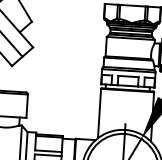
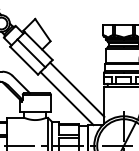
line: (64, 89) -> (77, 89), added
line: (48, 100) -> (66, 98), added

